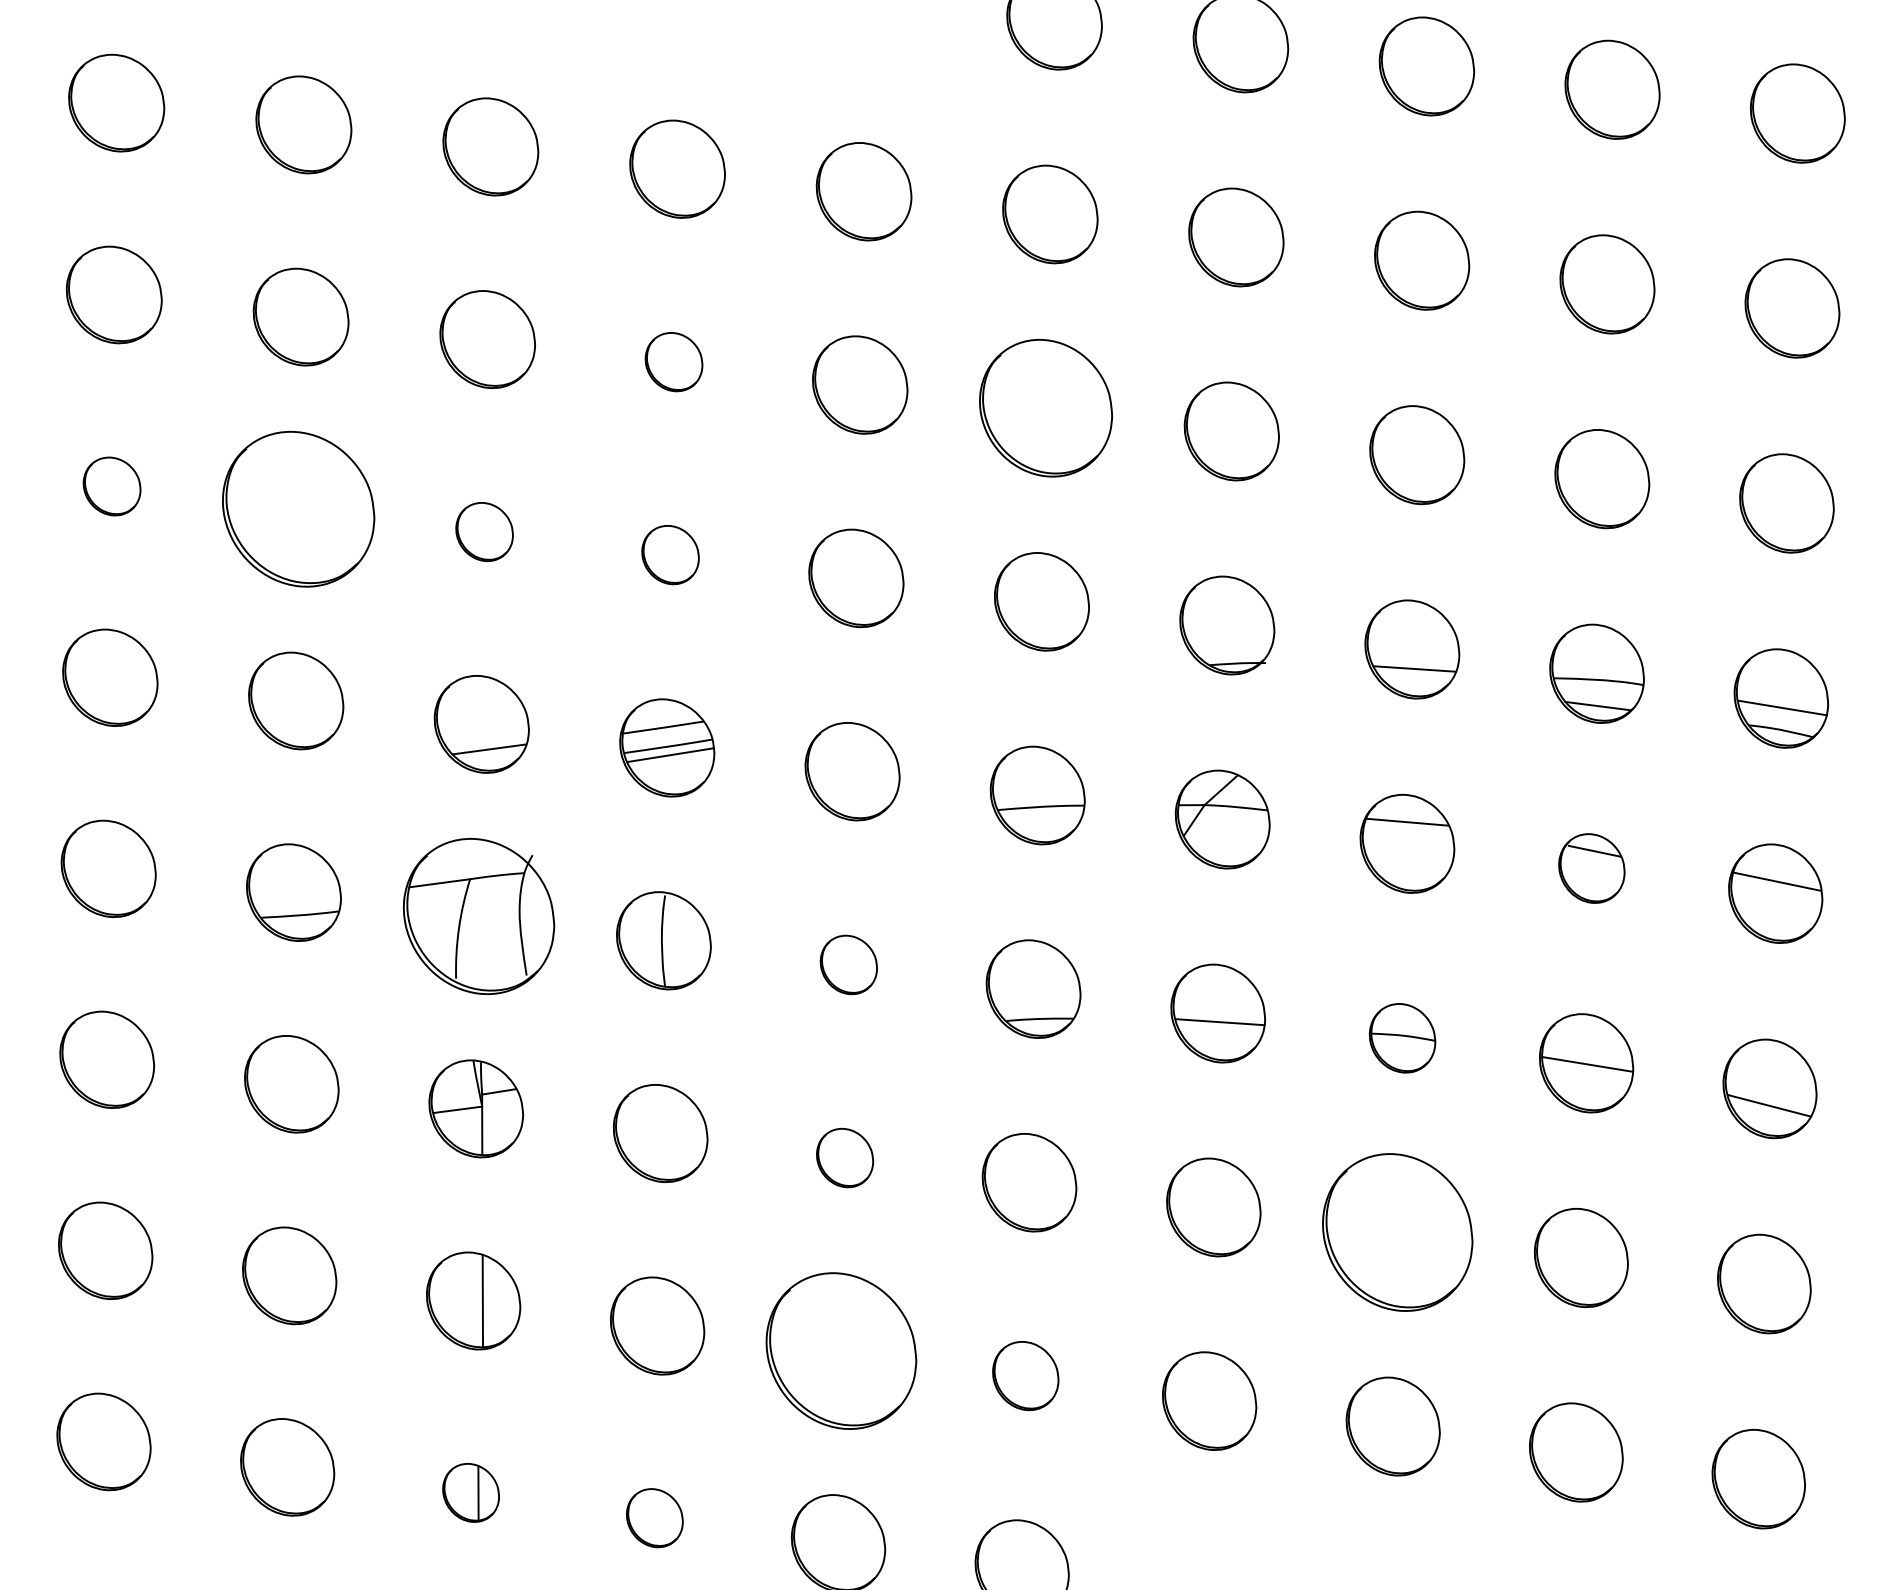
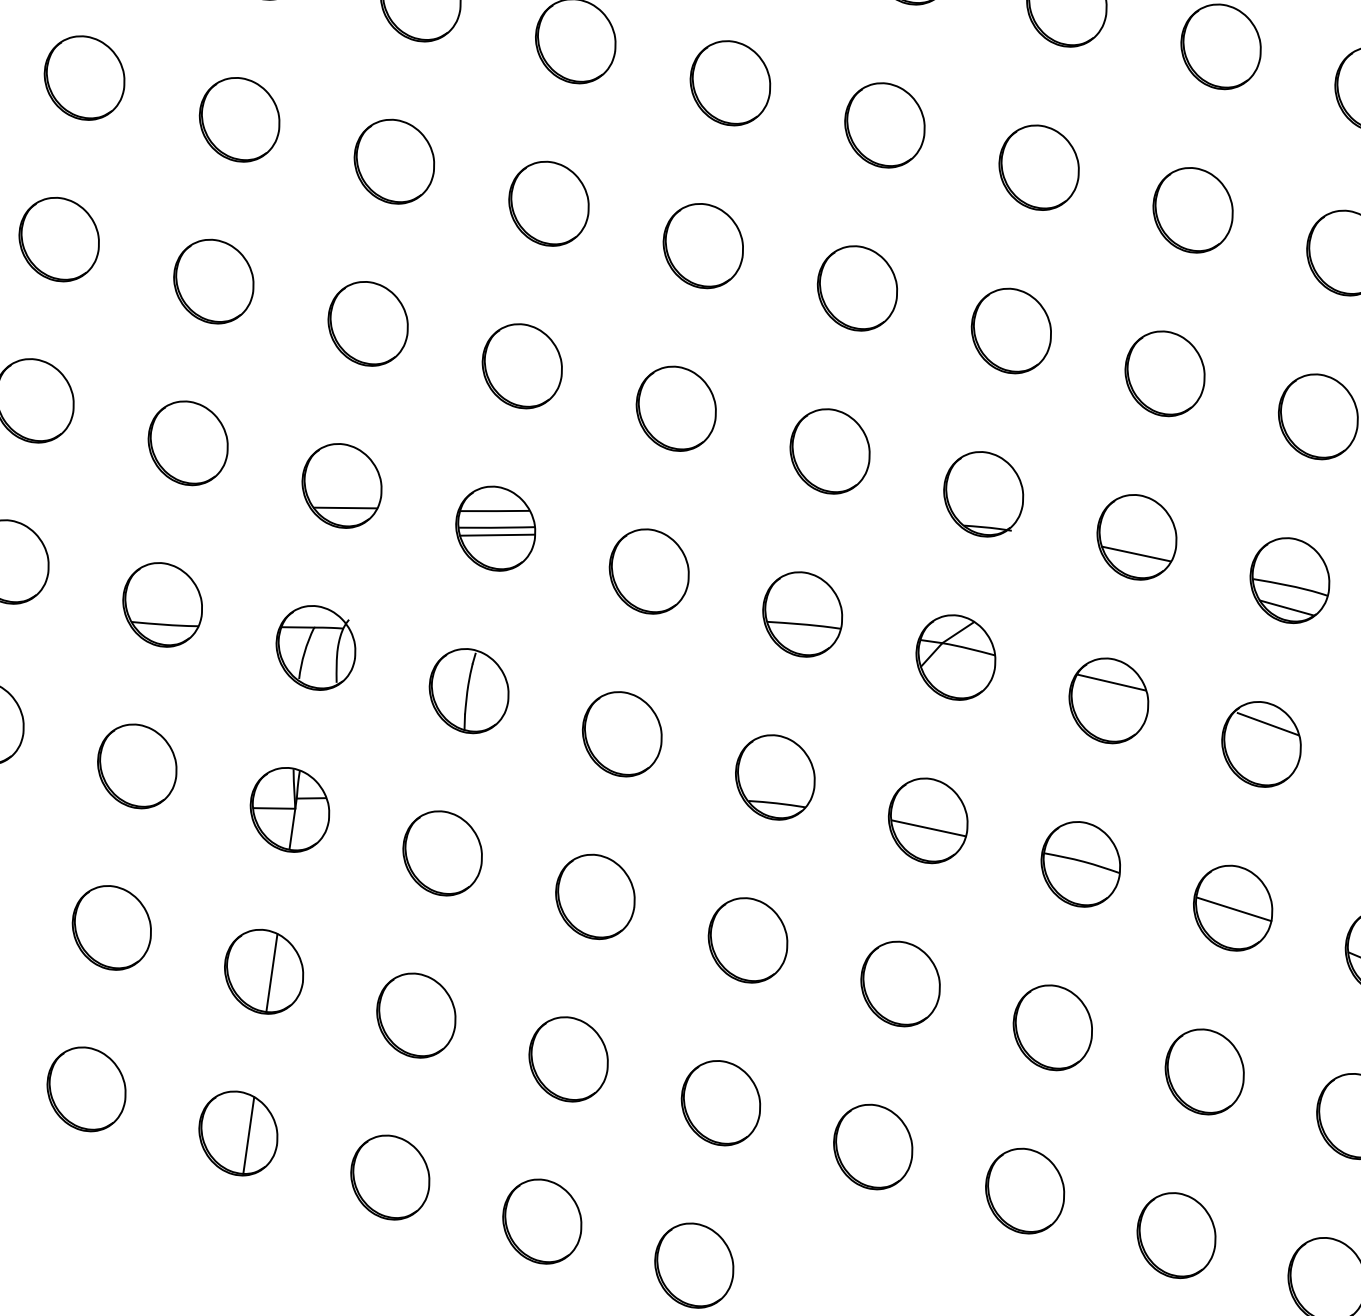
part: (673, 361) -> (548, 203), size x1.67
part: (1046, 407) -> (857, 287), size x0.71
part: (111, 486) -> (58, 239), size x1.67
part: (298, 508) -> (213, 281), size x0.62
part: (484, 531) -> (368, 323), size x1.67
part: (670, 554) -> (522, 365), size x1.67
part: (1591, 868) -> (1261, 744), size x1.43
part: (478, 916) -> (315, 647), size x0.62
part: (848, 964) -> (622, 733), size x1.67
part: (1402, 1038) -> (1080, 864), size x1.43
part: (844, 1157) -> (594, 896), size x1.67
part: (1397, 1232) -> (1052, 1027), size x0.62
part: (841, 1350) -> (568, 1058), size x0.62
part: (1025, 1375) -> (720, 1102), size x1.43
part: (470, 1492) -> (237, 1133), size x1.67
part: (654, 1517) -> (390, 1176), size x1.67

